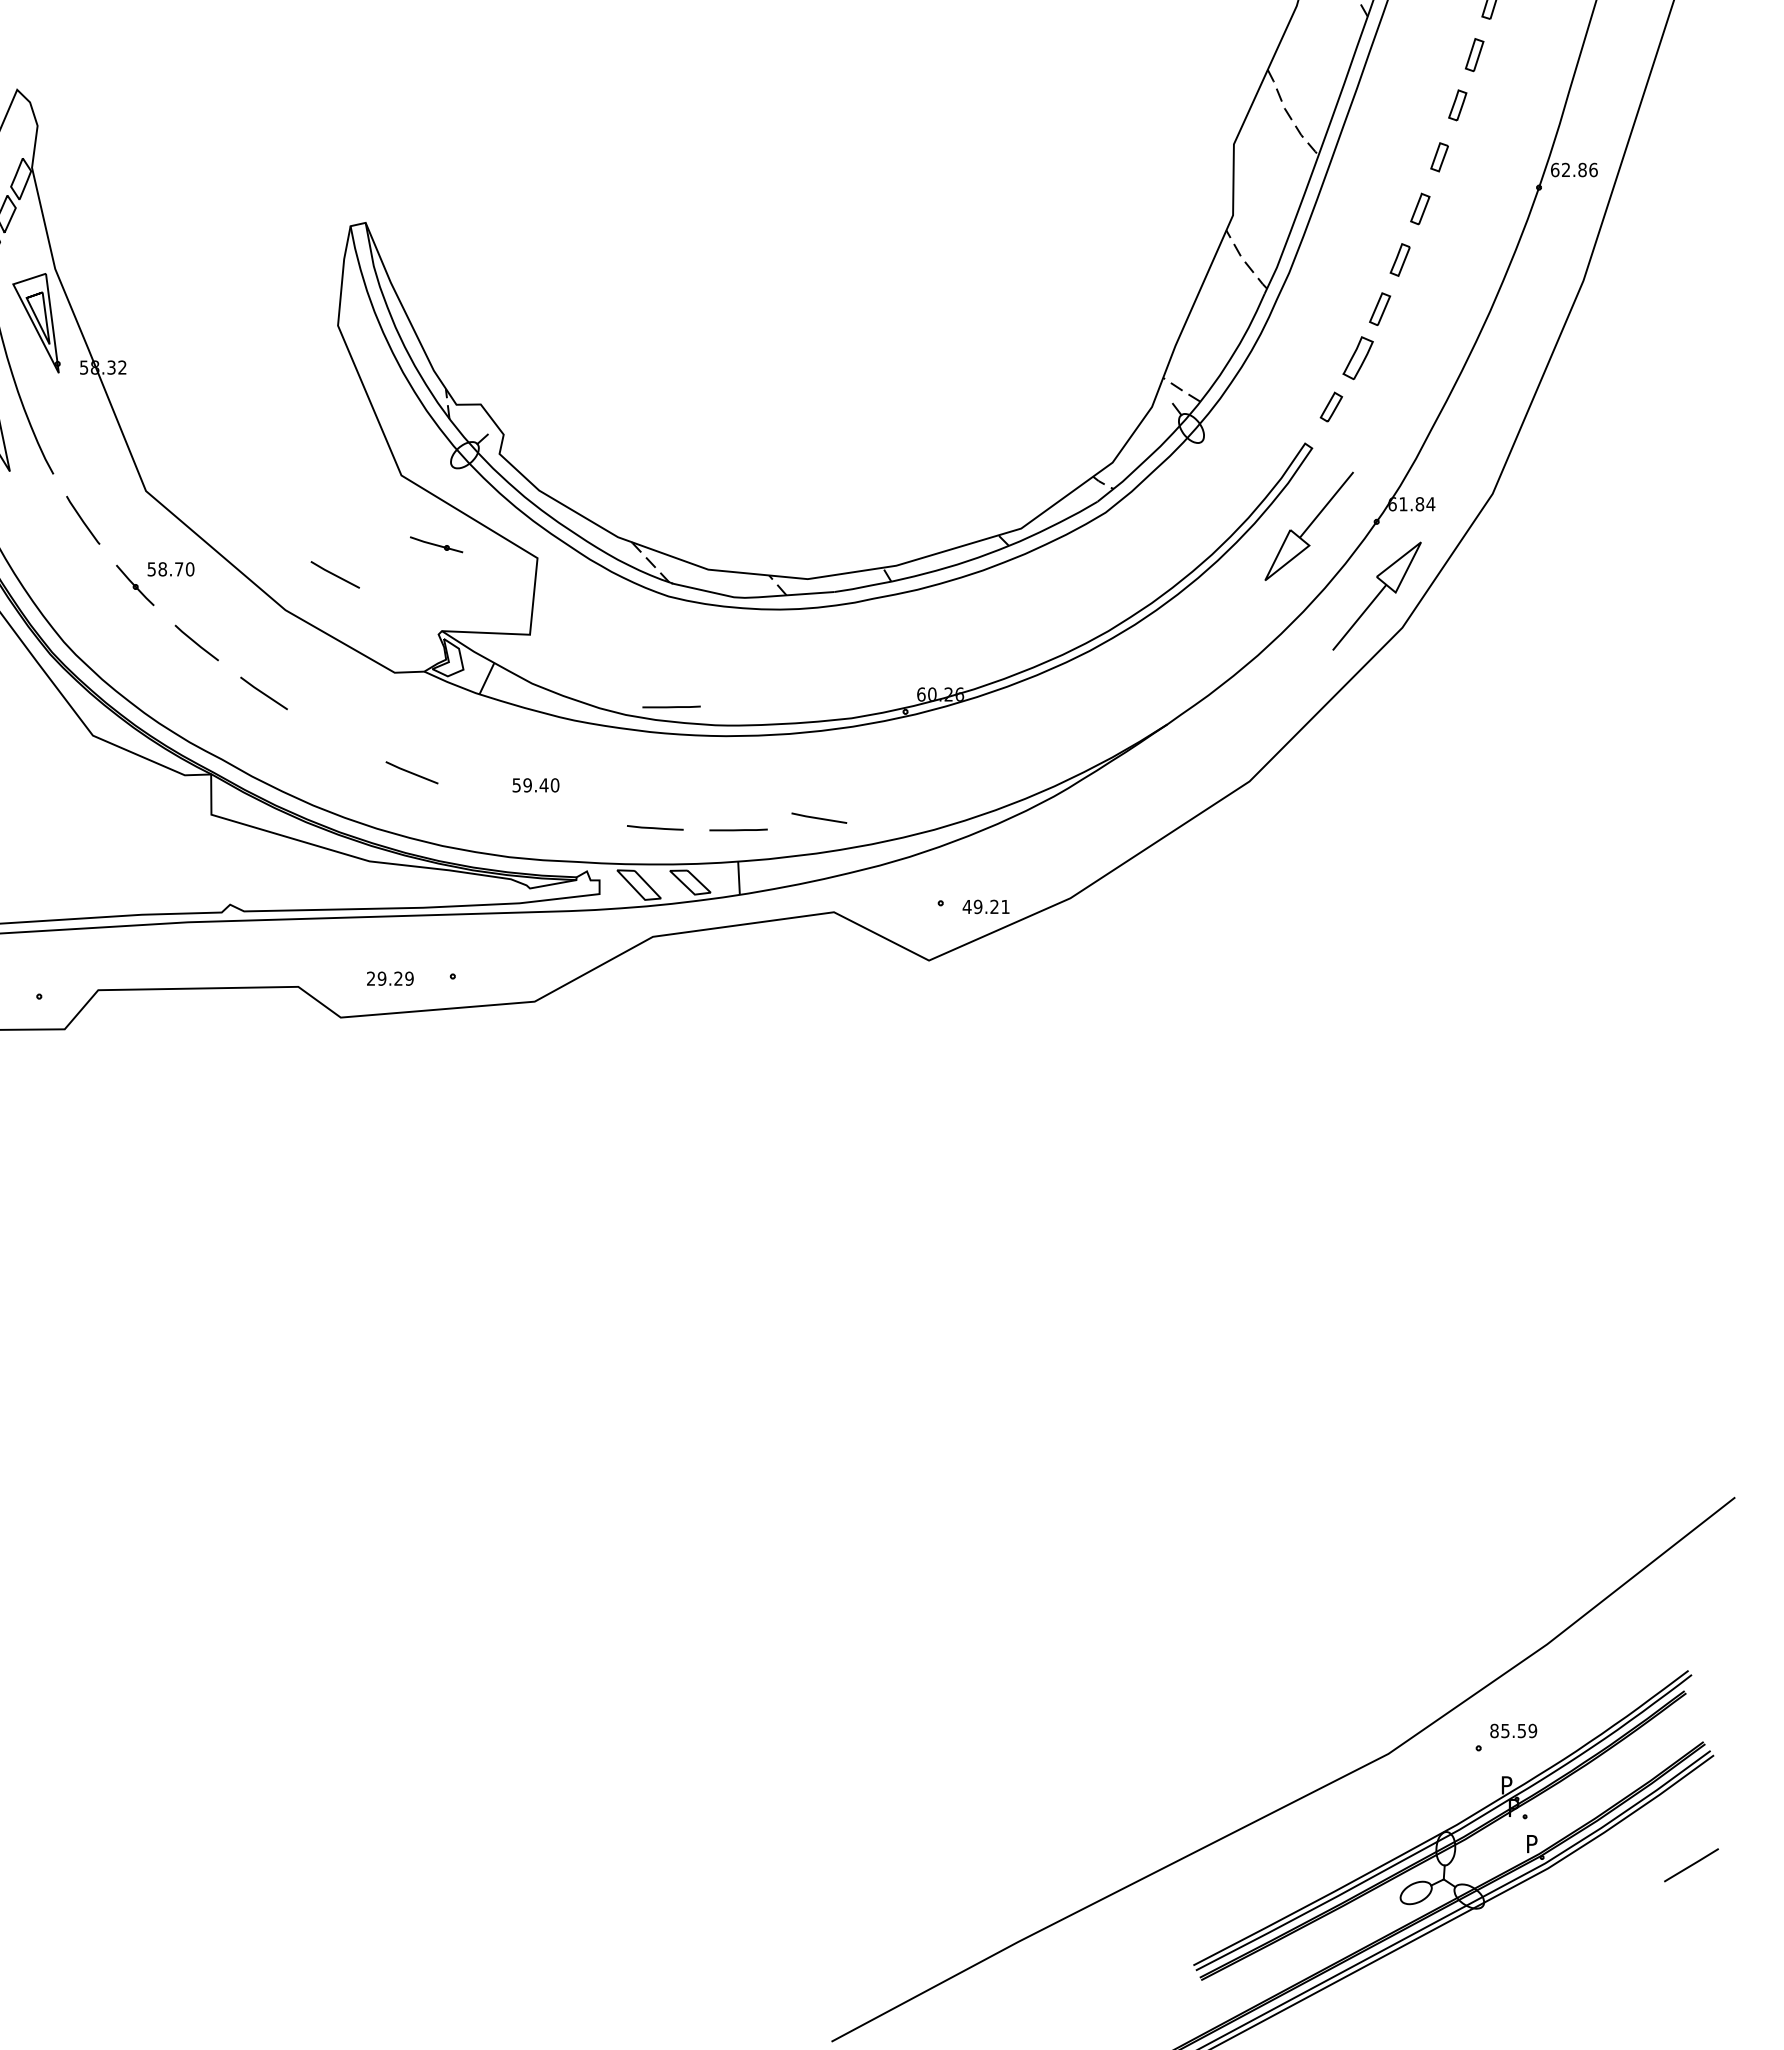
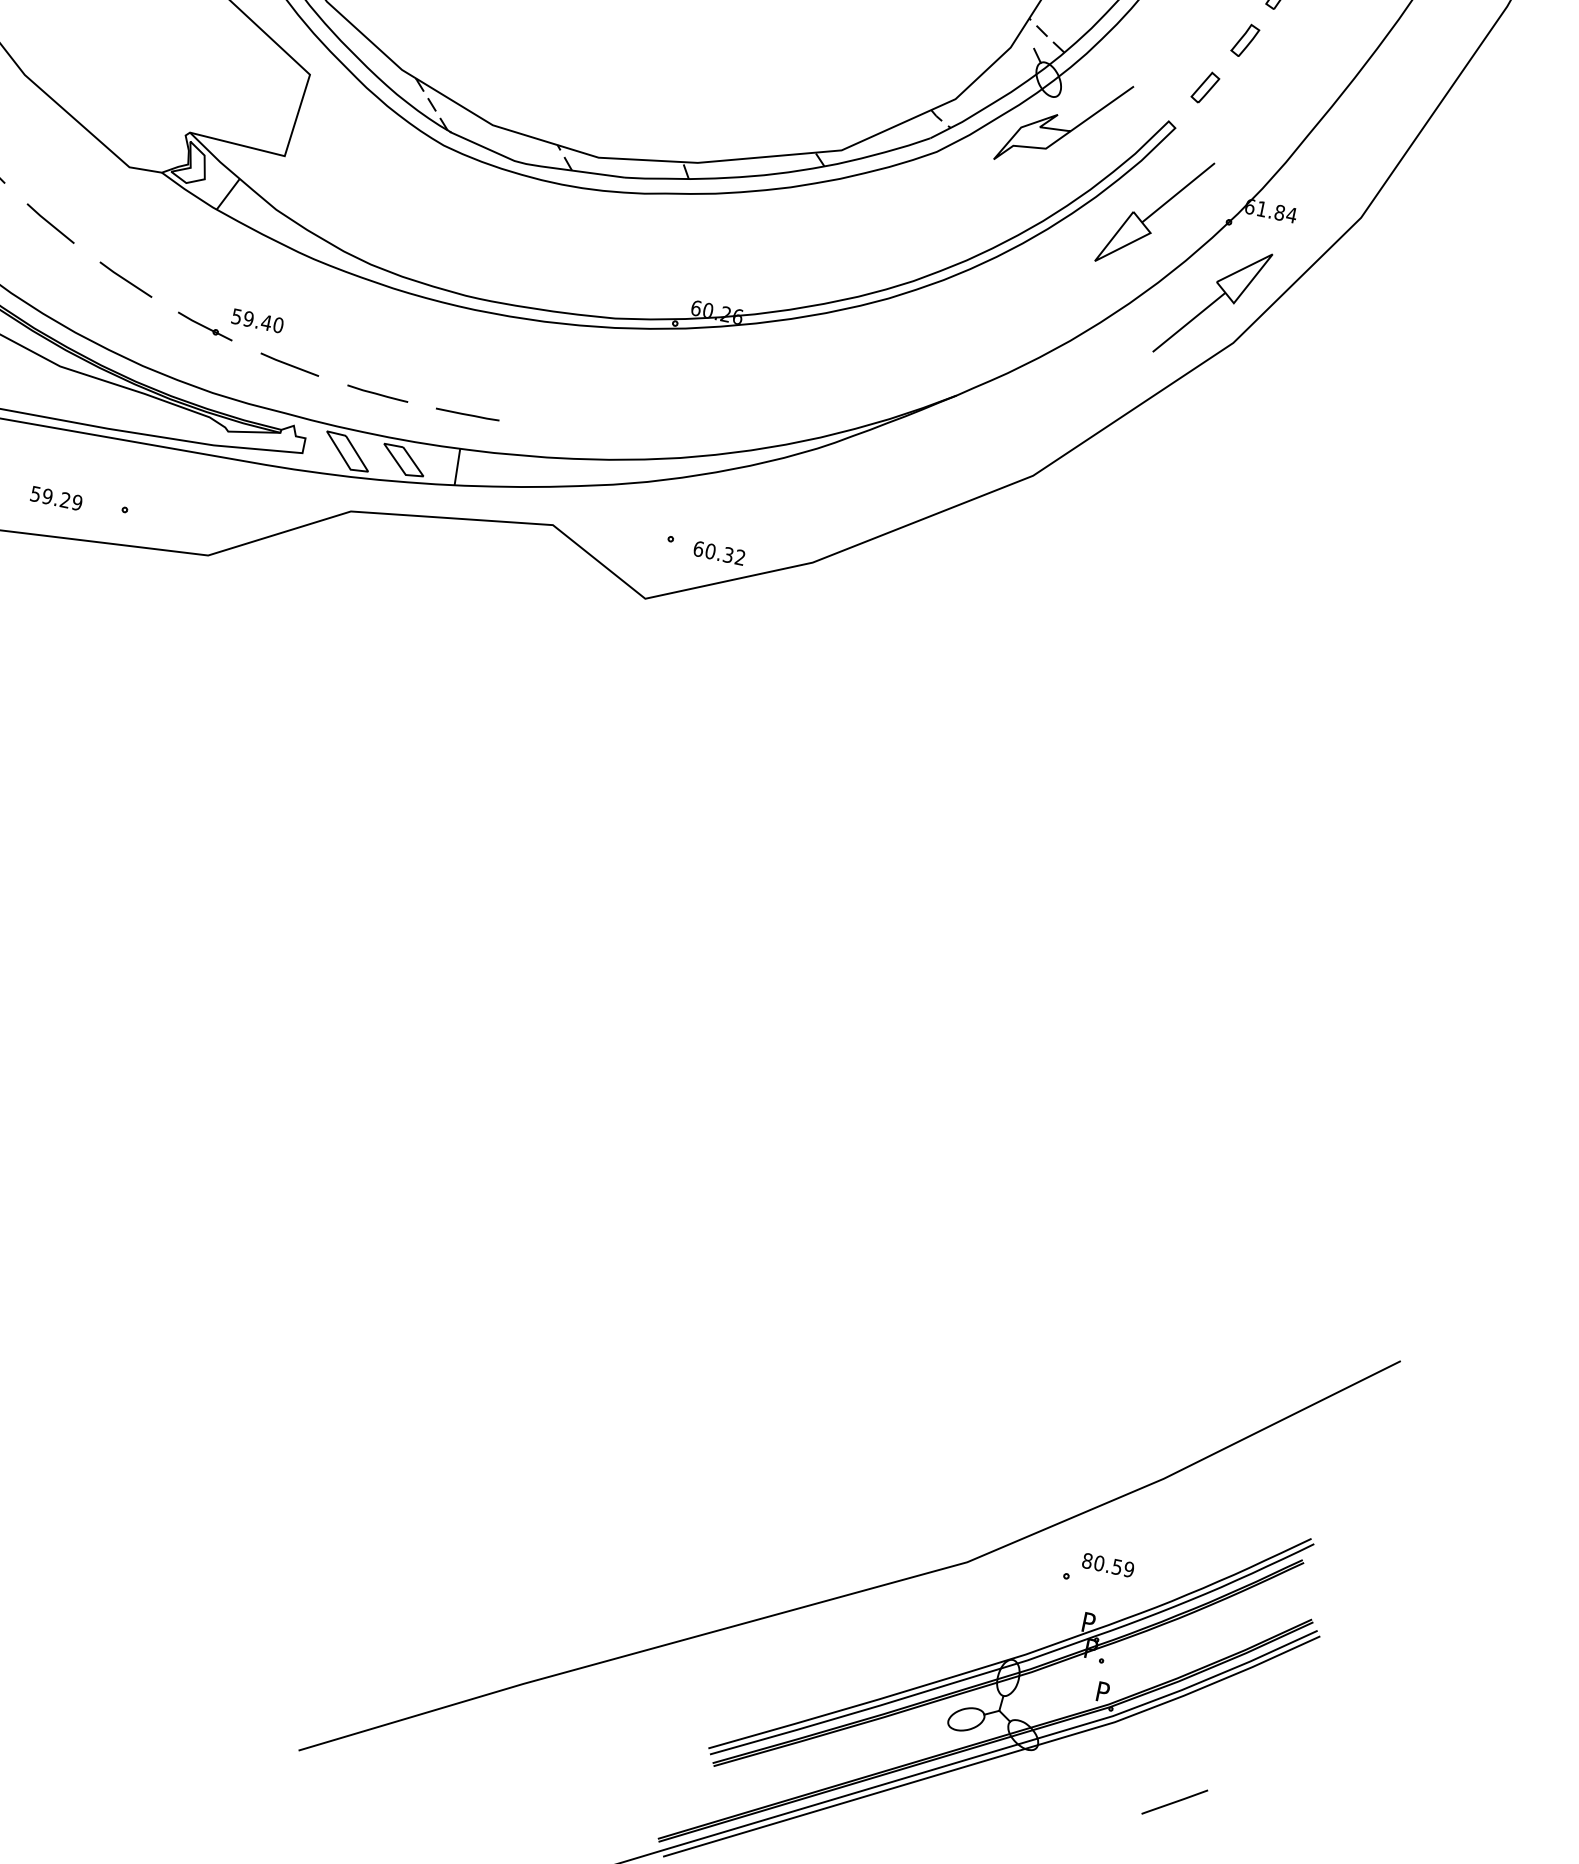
part: (1357, 358) -> (1244, 40), size x0.71
curve: (1212, 469) -> (1062, 128), added
part: (436, 544) -> (205, 326), moved
line: (334, 574) -> (49, 223), moved
line: (671, 706) -> (422, 265), removed
line: (819, 817) -> (290, 364), moved
text: (985, 906) -> (718, 552), 49.21 -> 60.32
text: (371, 978) -> (36, 493), 29.29 -> 59.29
text: (1505, 1730) -> (1099, 1562), 85.59 -> 80.59
line: (1691, 1865) -> (1174, 1802), moved

